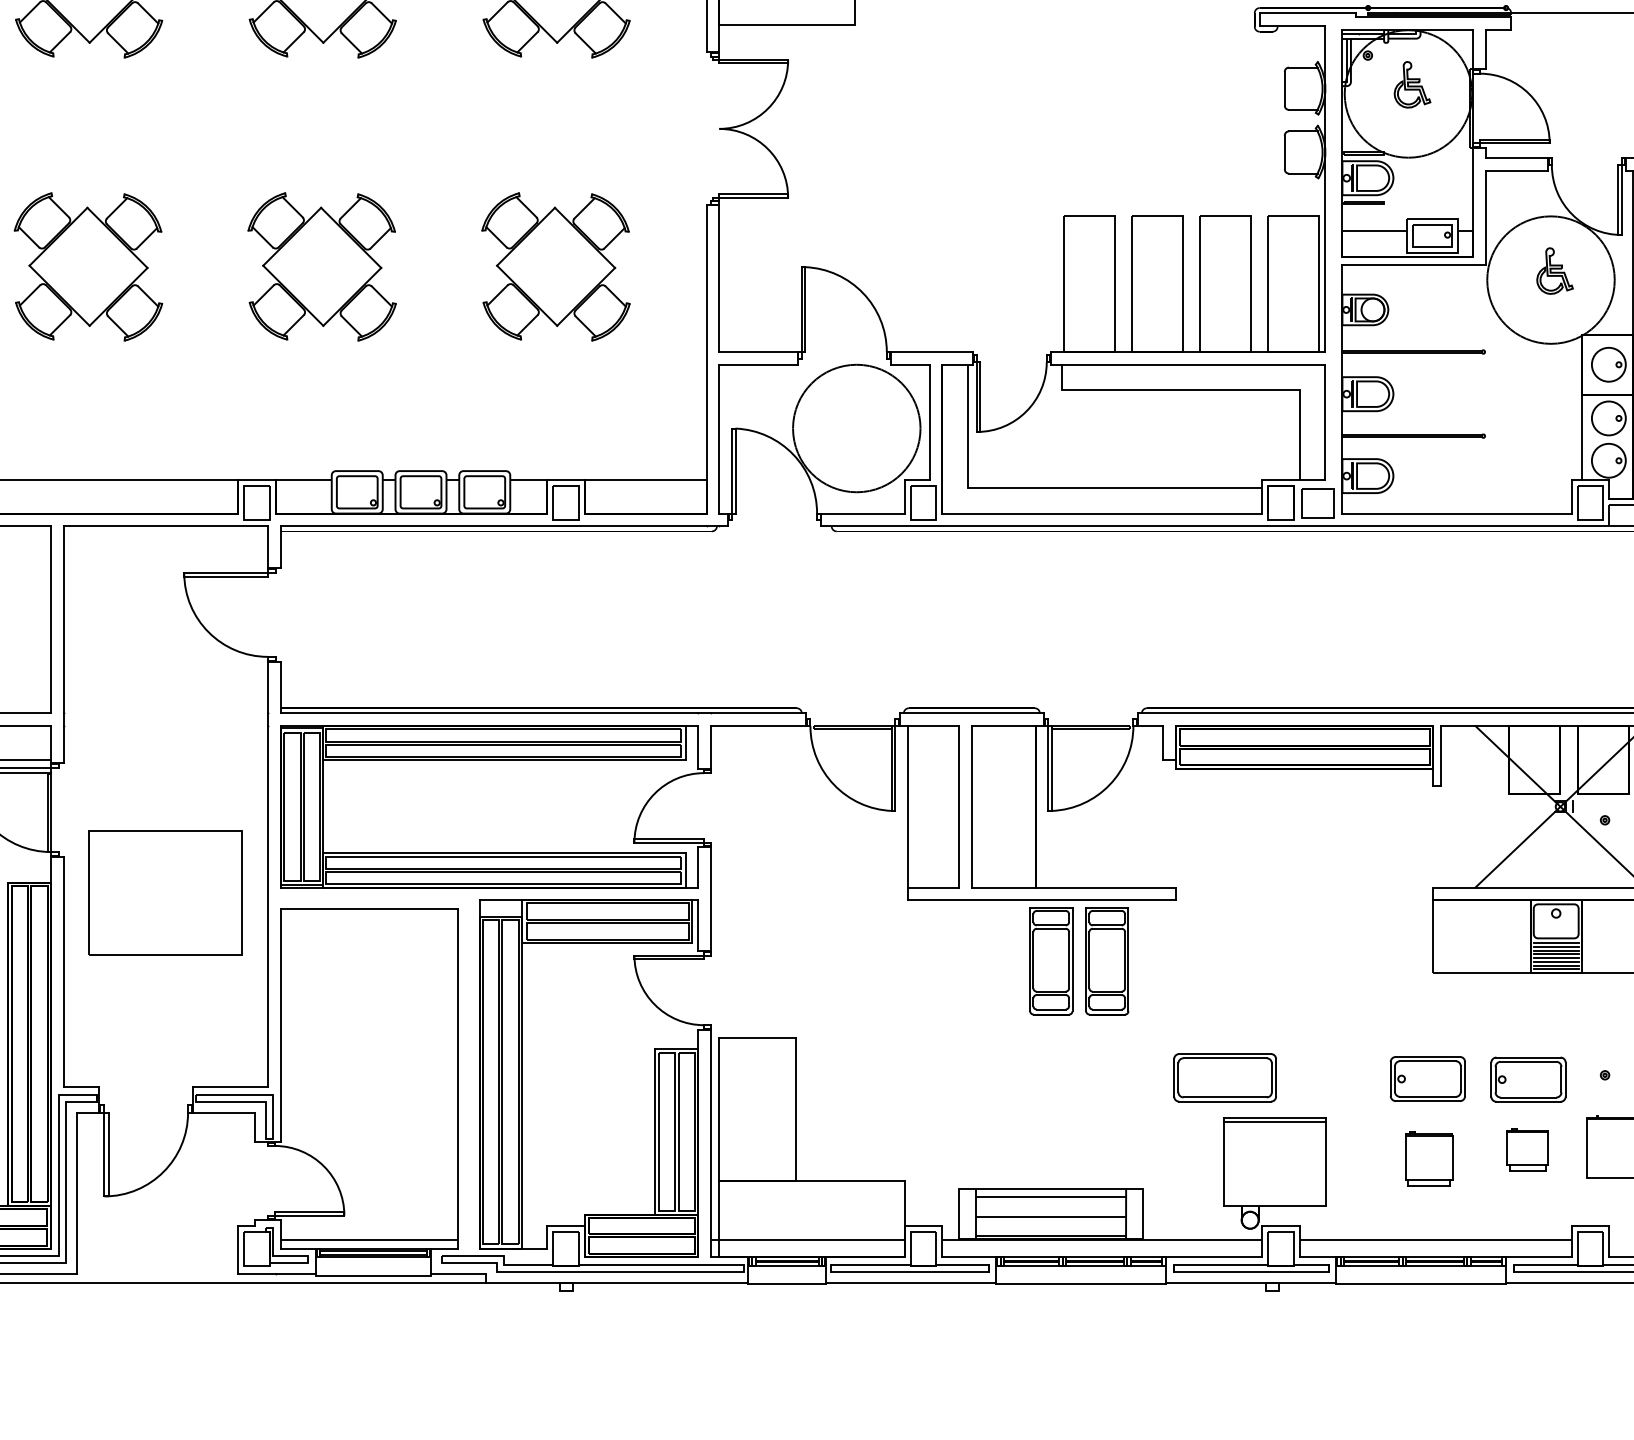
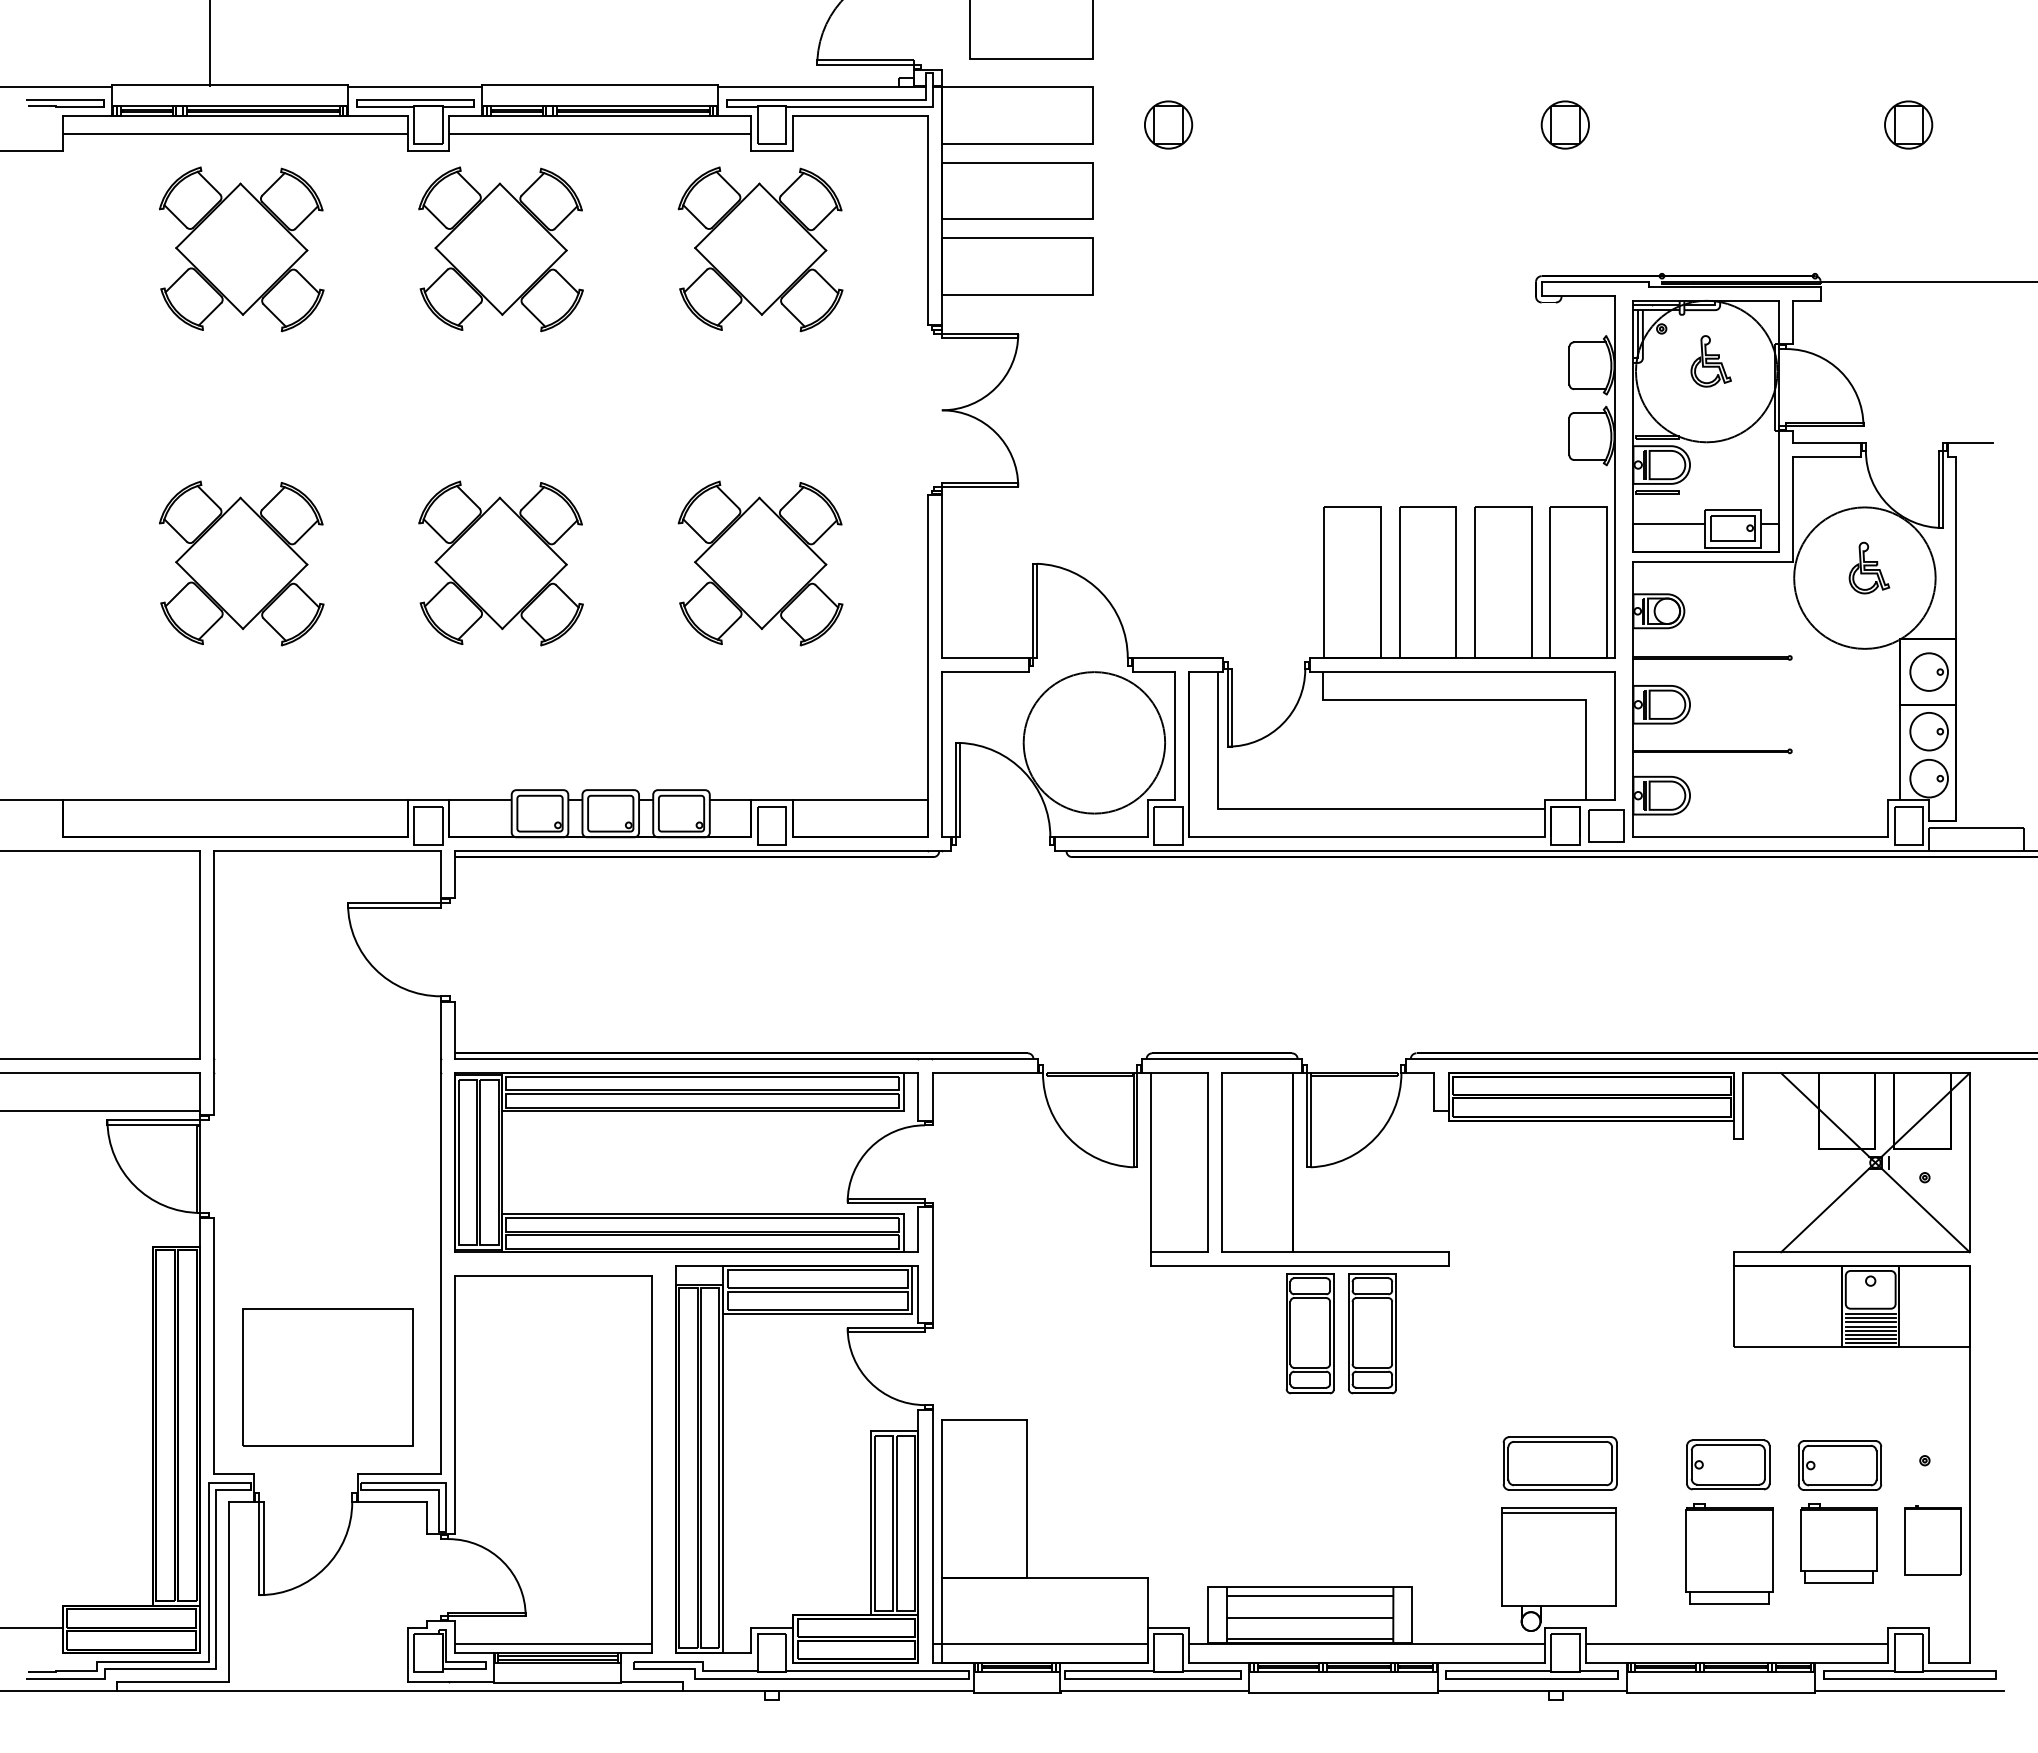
part: (165, 893) -> (327, 1377), moved
part: (1224, 1077) -> (1559, 1463), moved
part: (1527, 1149) -> (1838, 1543), size x1.67
part: (1428, 1158) -> (1729, 1553), size x1.67

